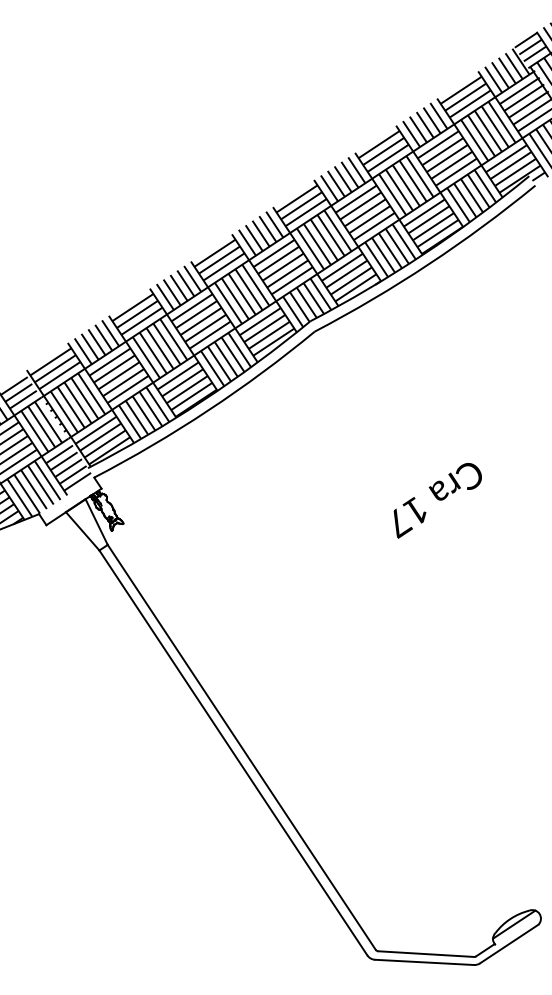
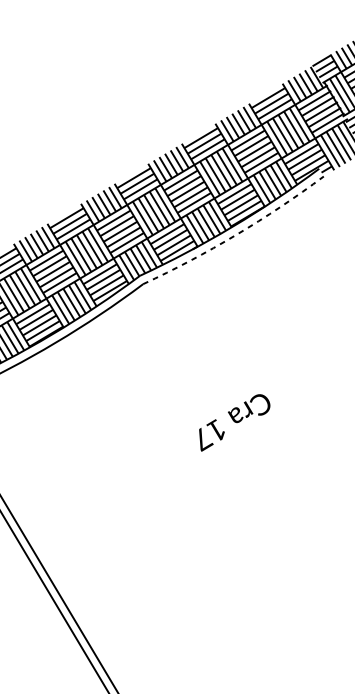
arc: (428, 264) -> (235, 235), solid -> dashed

